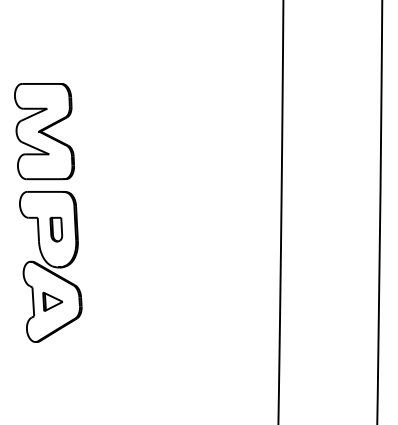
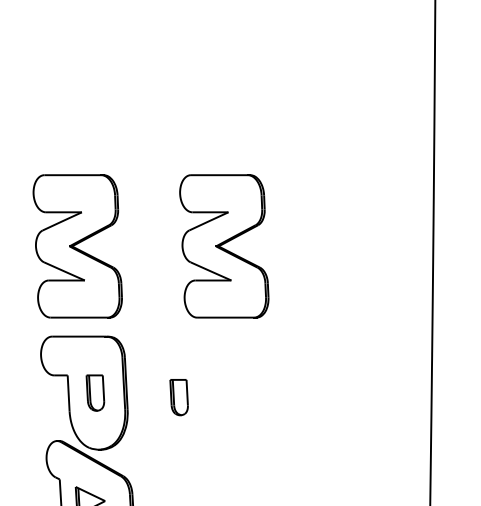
part: (142, 131) -> (224, 246), added
part: (112, 232) -> (179, 397), added

